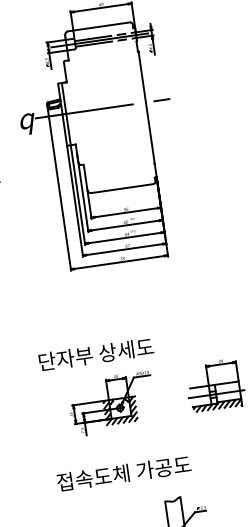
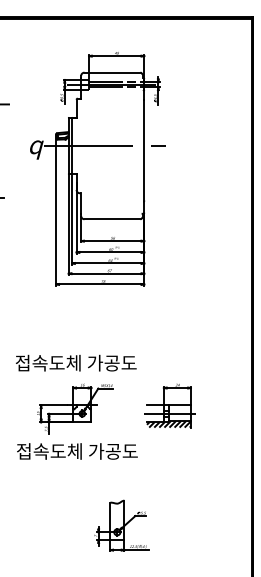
text: (104, 352) -> (75, 362), 단자부 상세도 -> 접속도체 가공도
hatch: (120, 410) -> (82, 416), removed
text: (124, 473) -> (77, 451), moved

